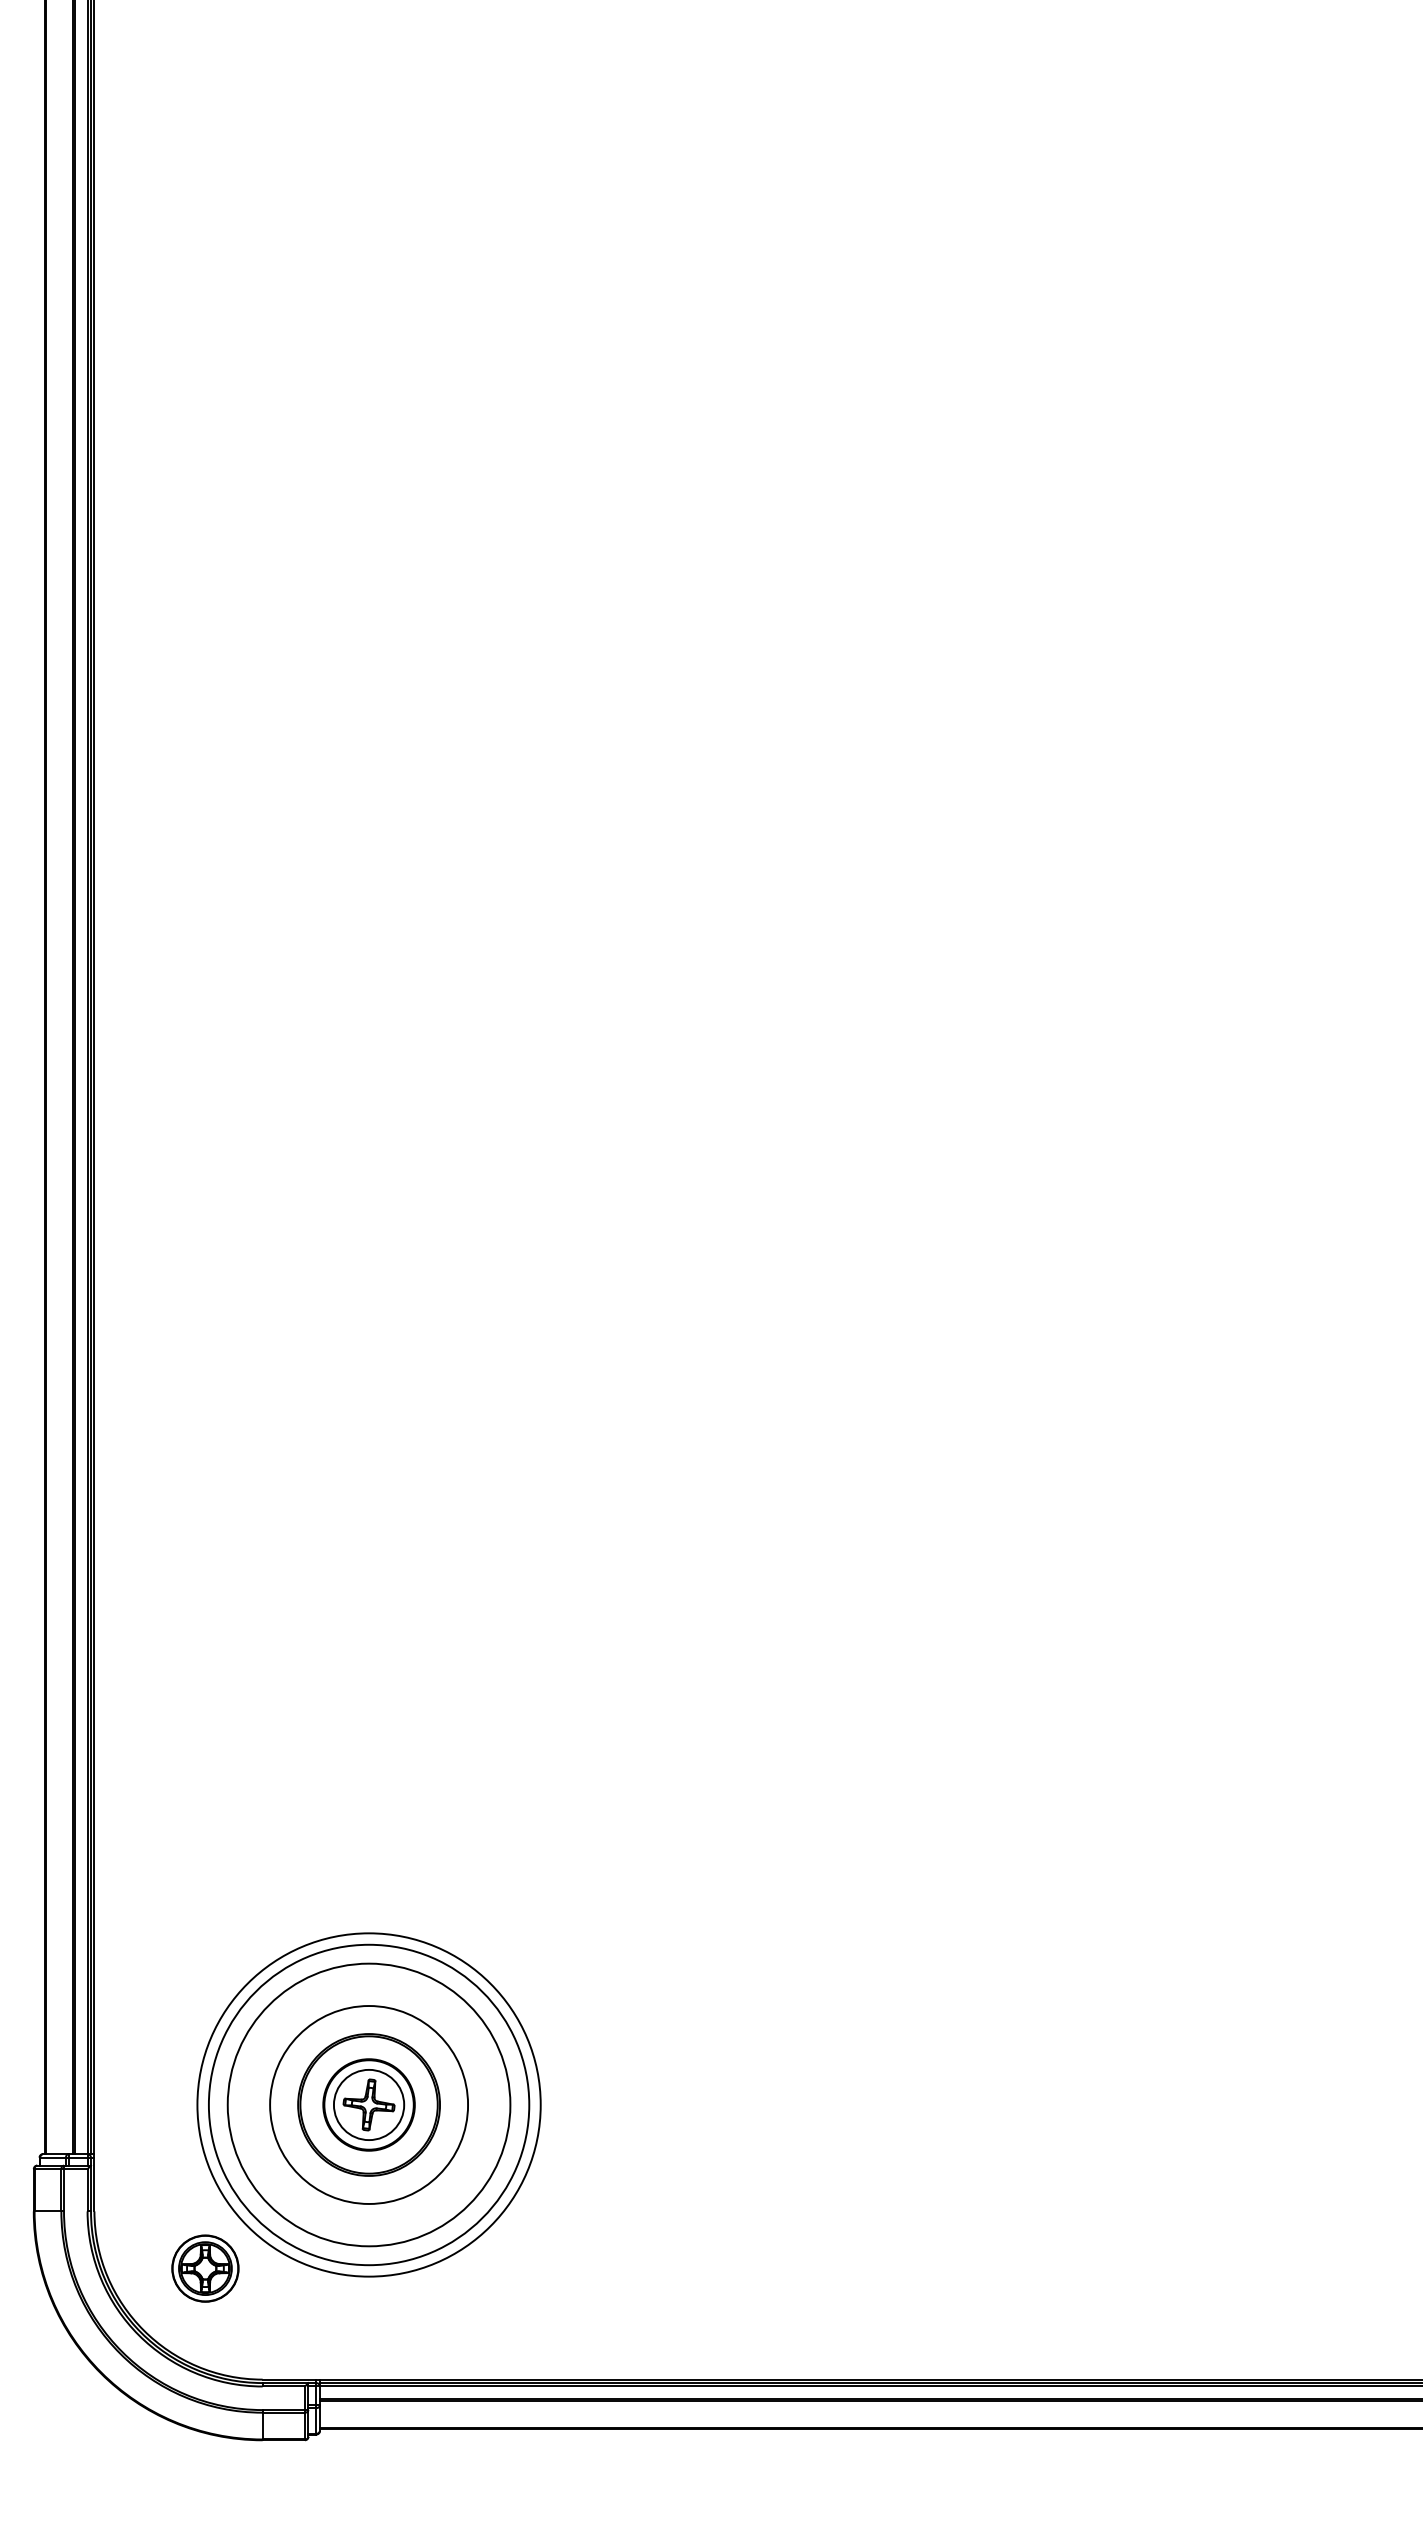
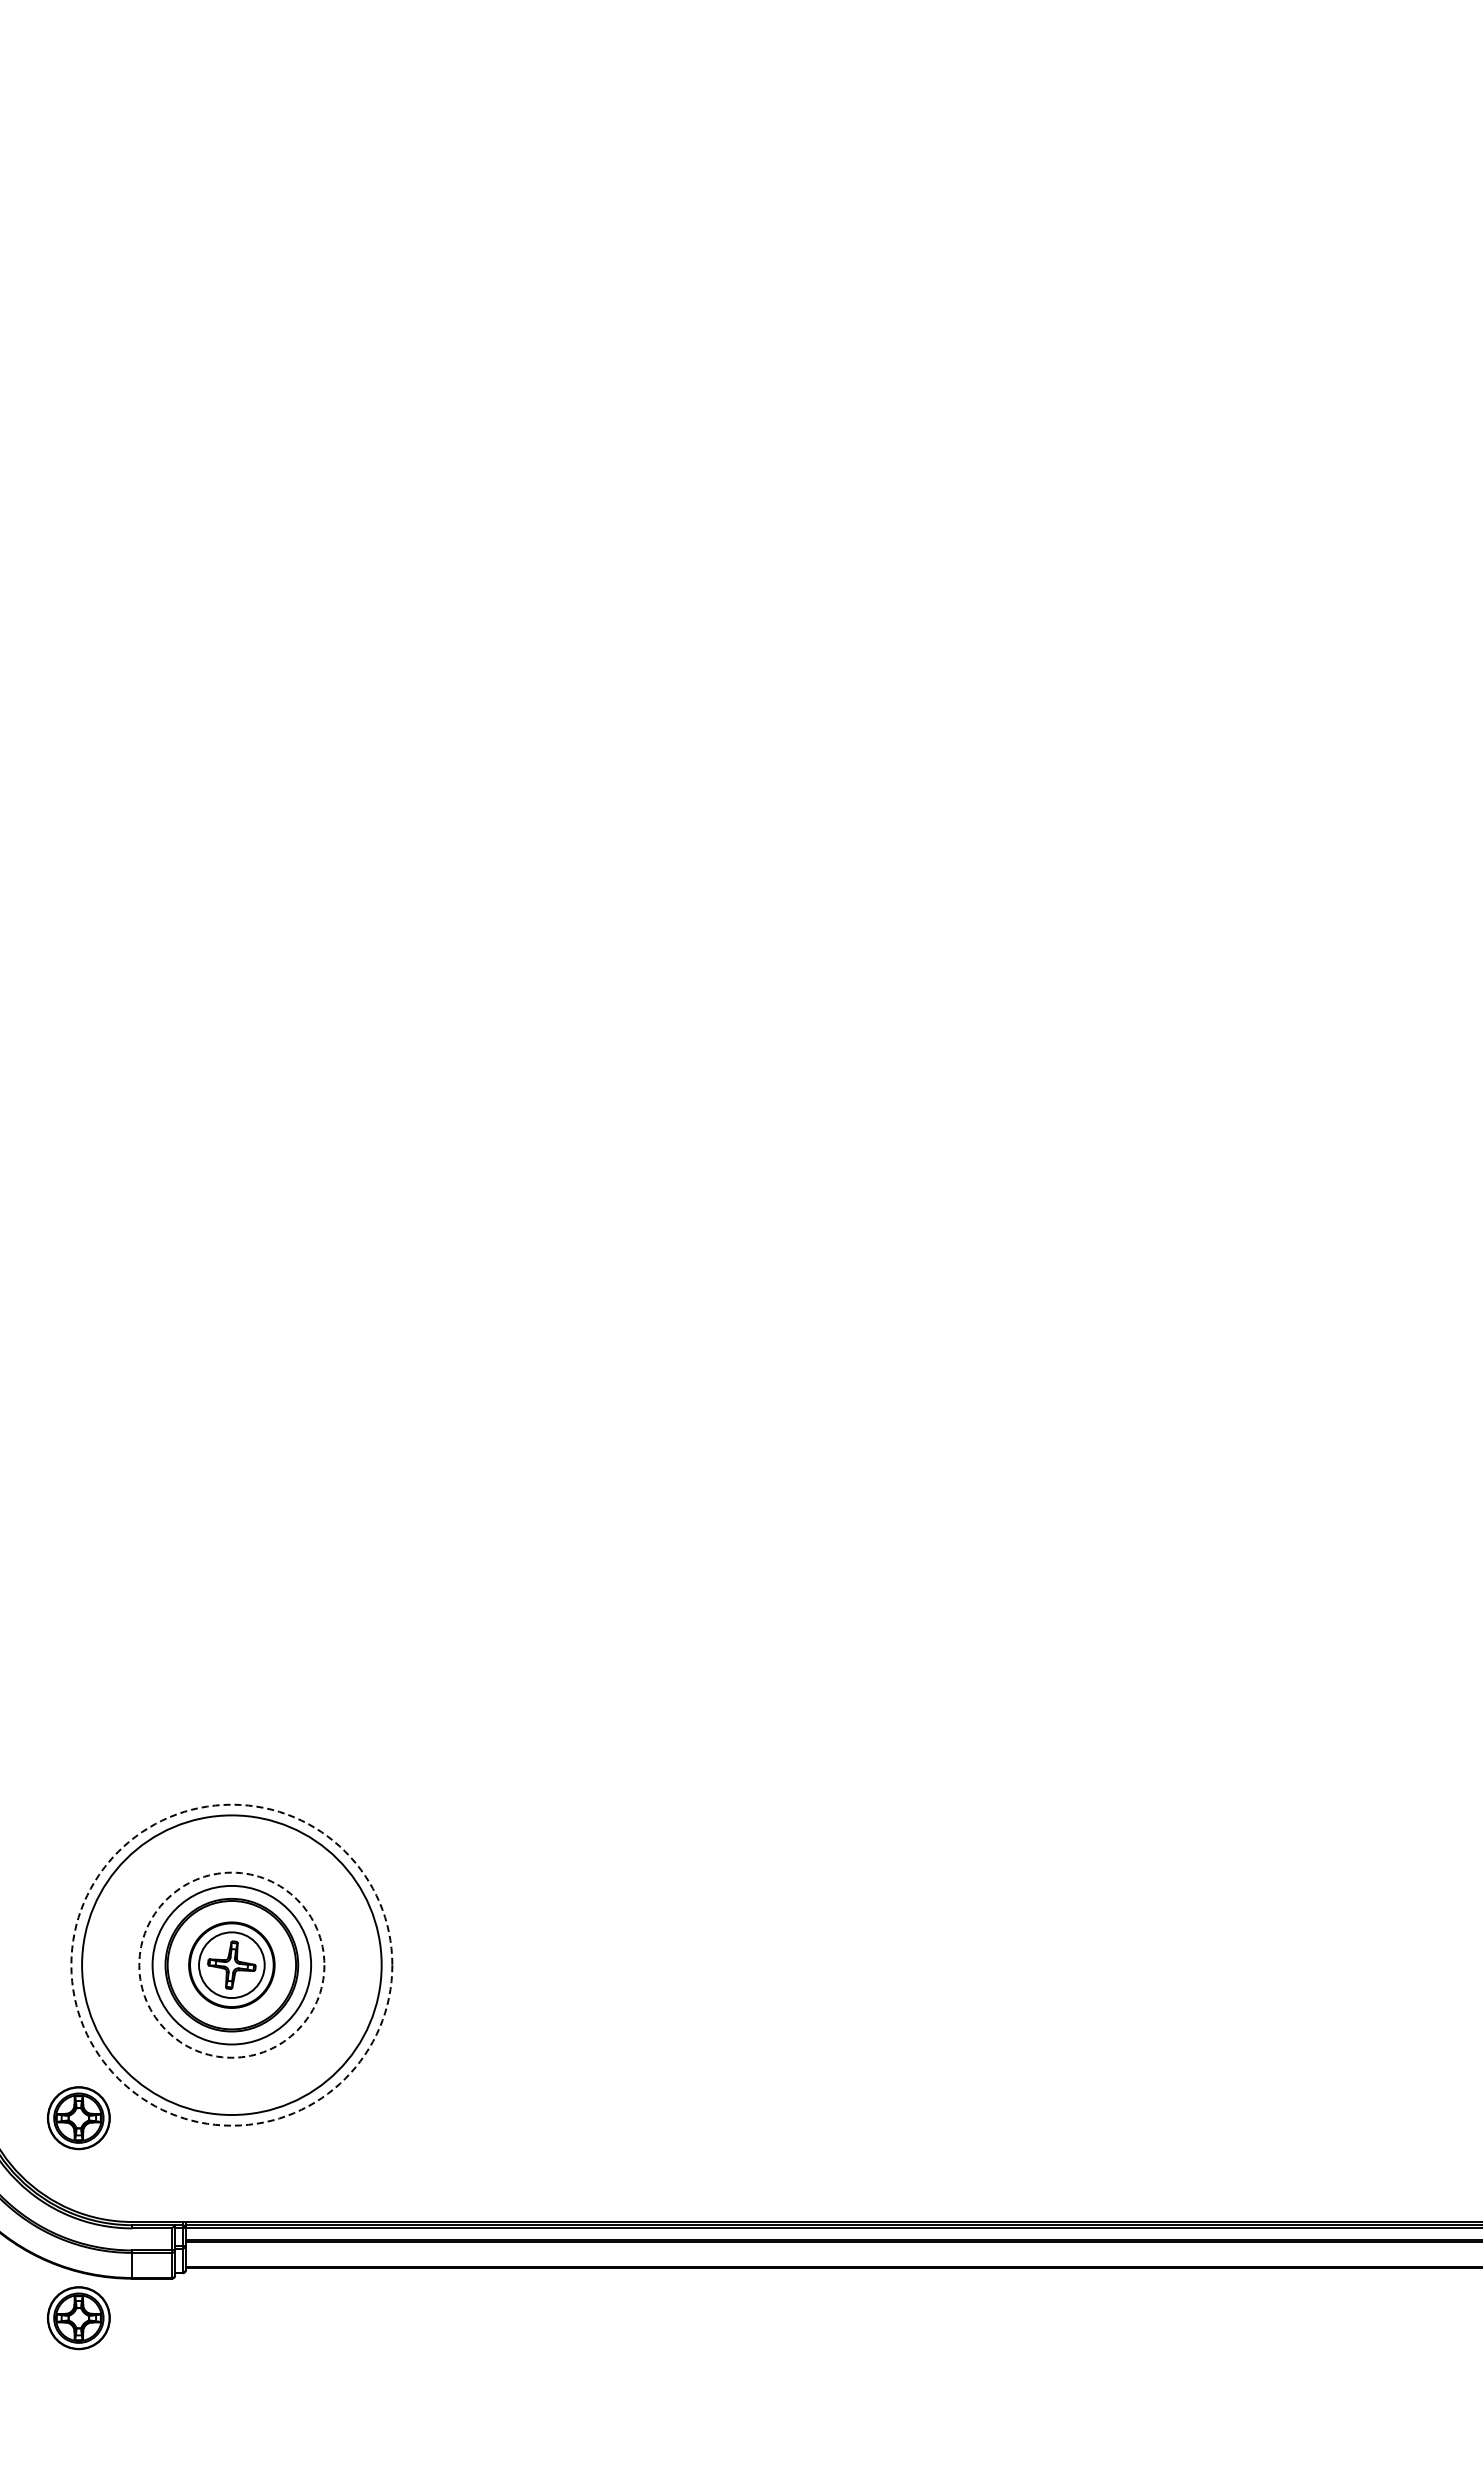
circle: (368, 2104) -> (231, 1964), solid -> dashed
circle: (368, 2104) -> (231, 1964), solid -> dashed
circle: (368, 2105) -> (231, 1965), size x0.6
part: (205, 2482) -> (78, 2318), added

